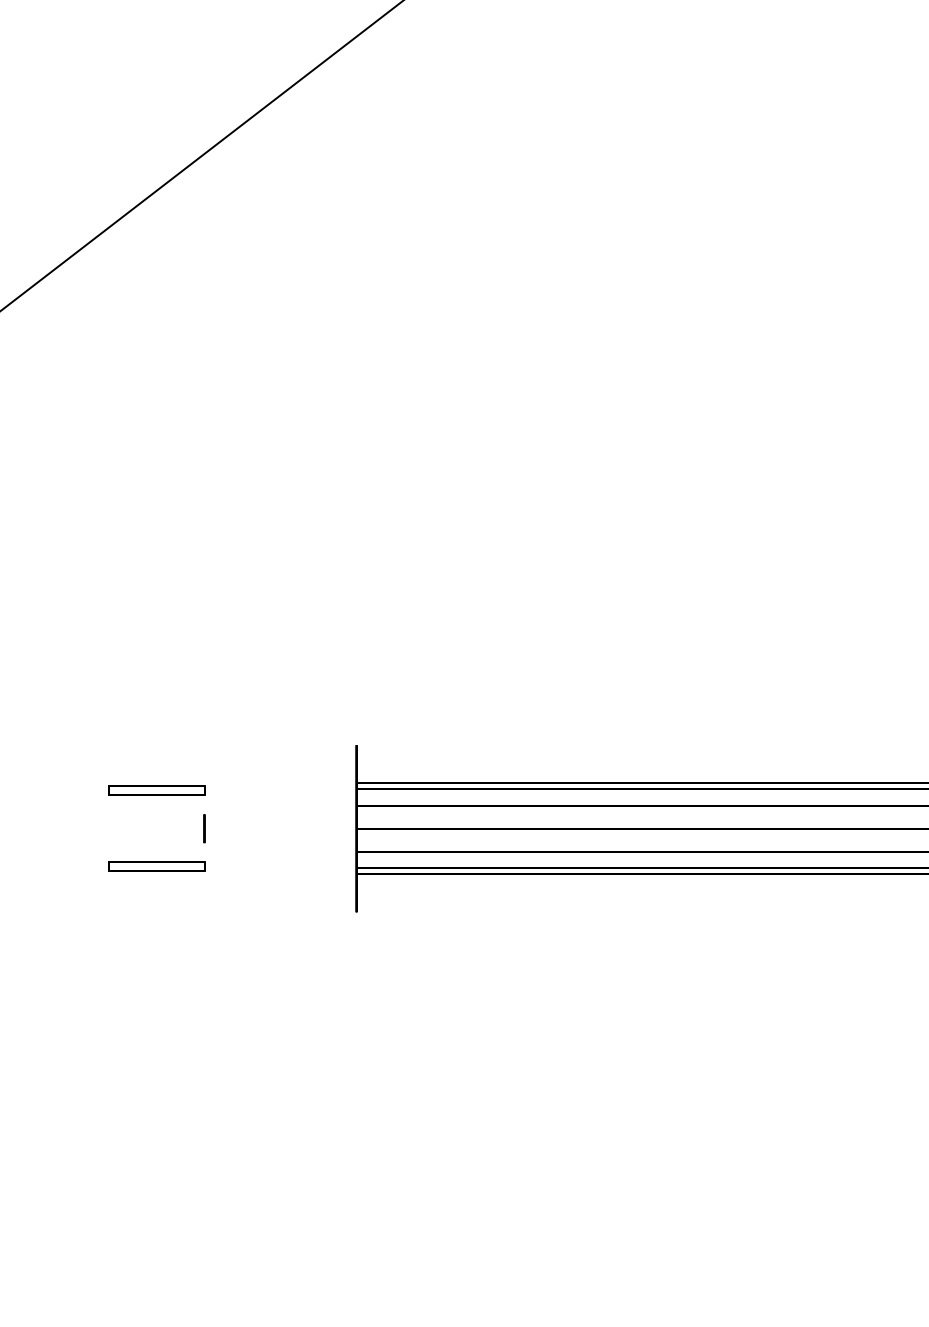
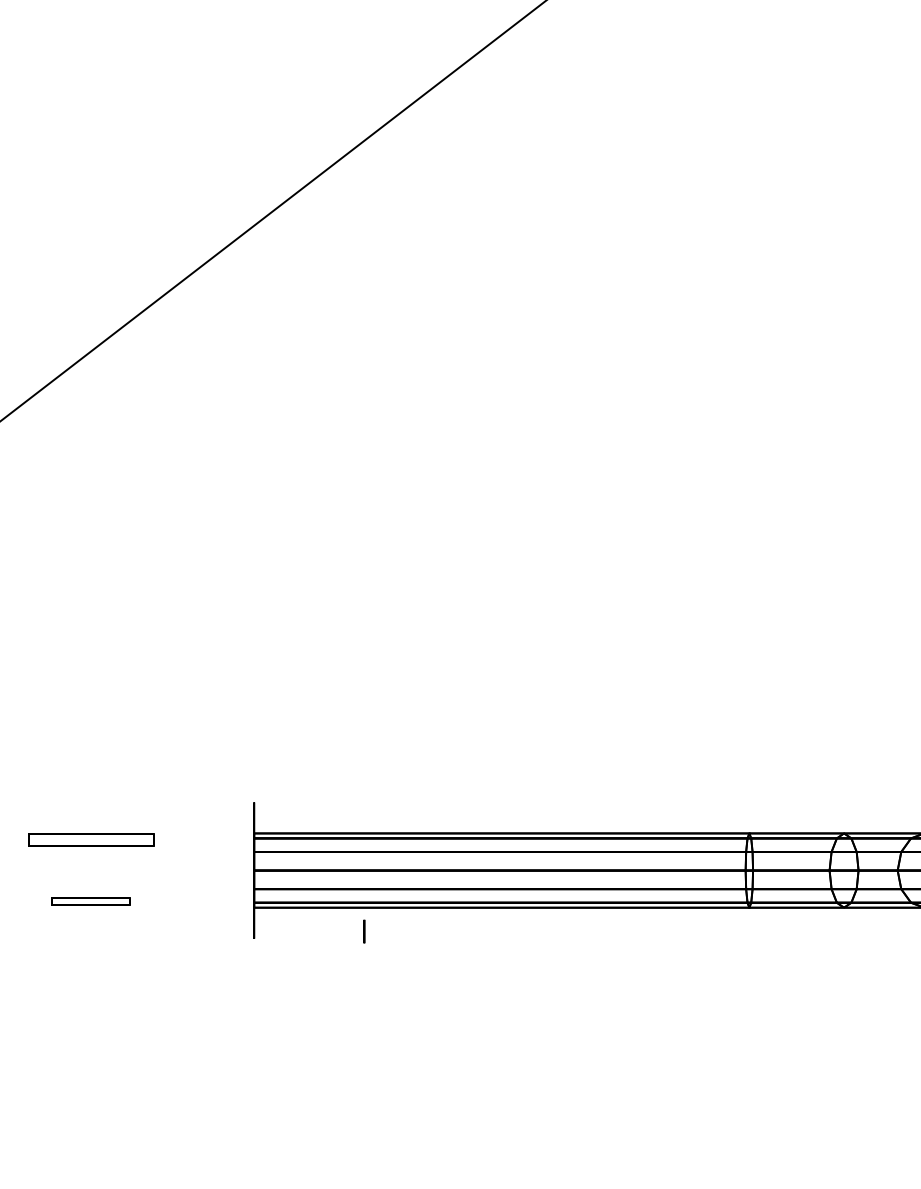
part: (155, 790) -> (90, 839), size x1.6
circle: (204, 828) -> (364, 931), moved

